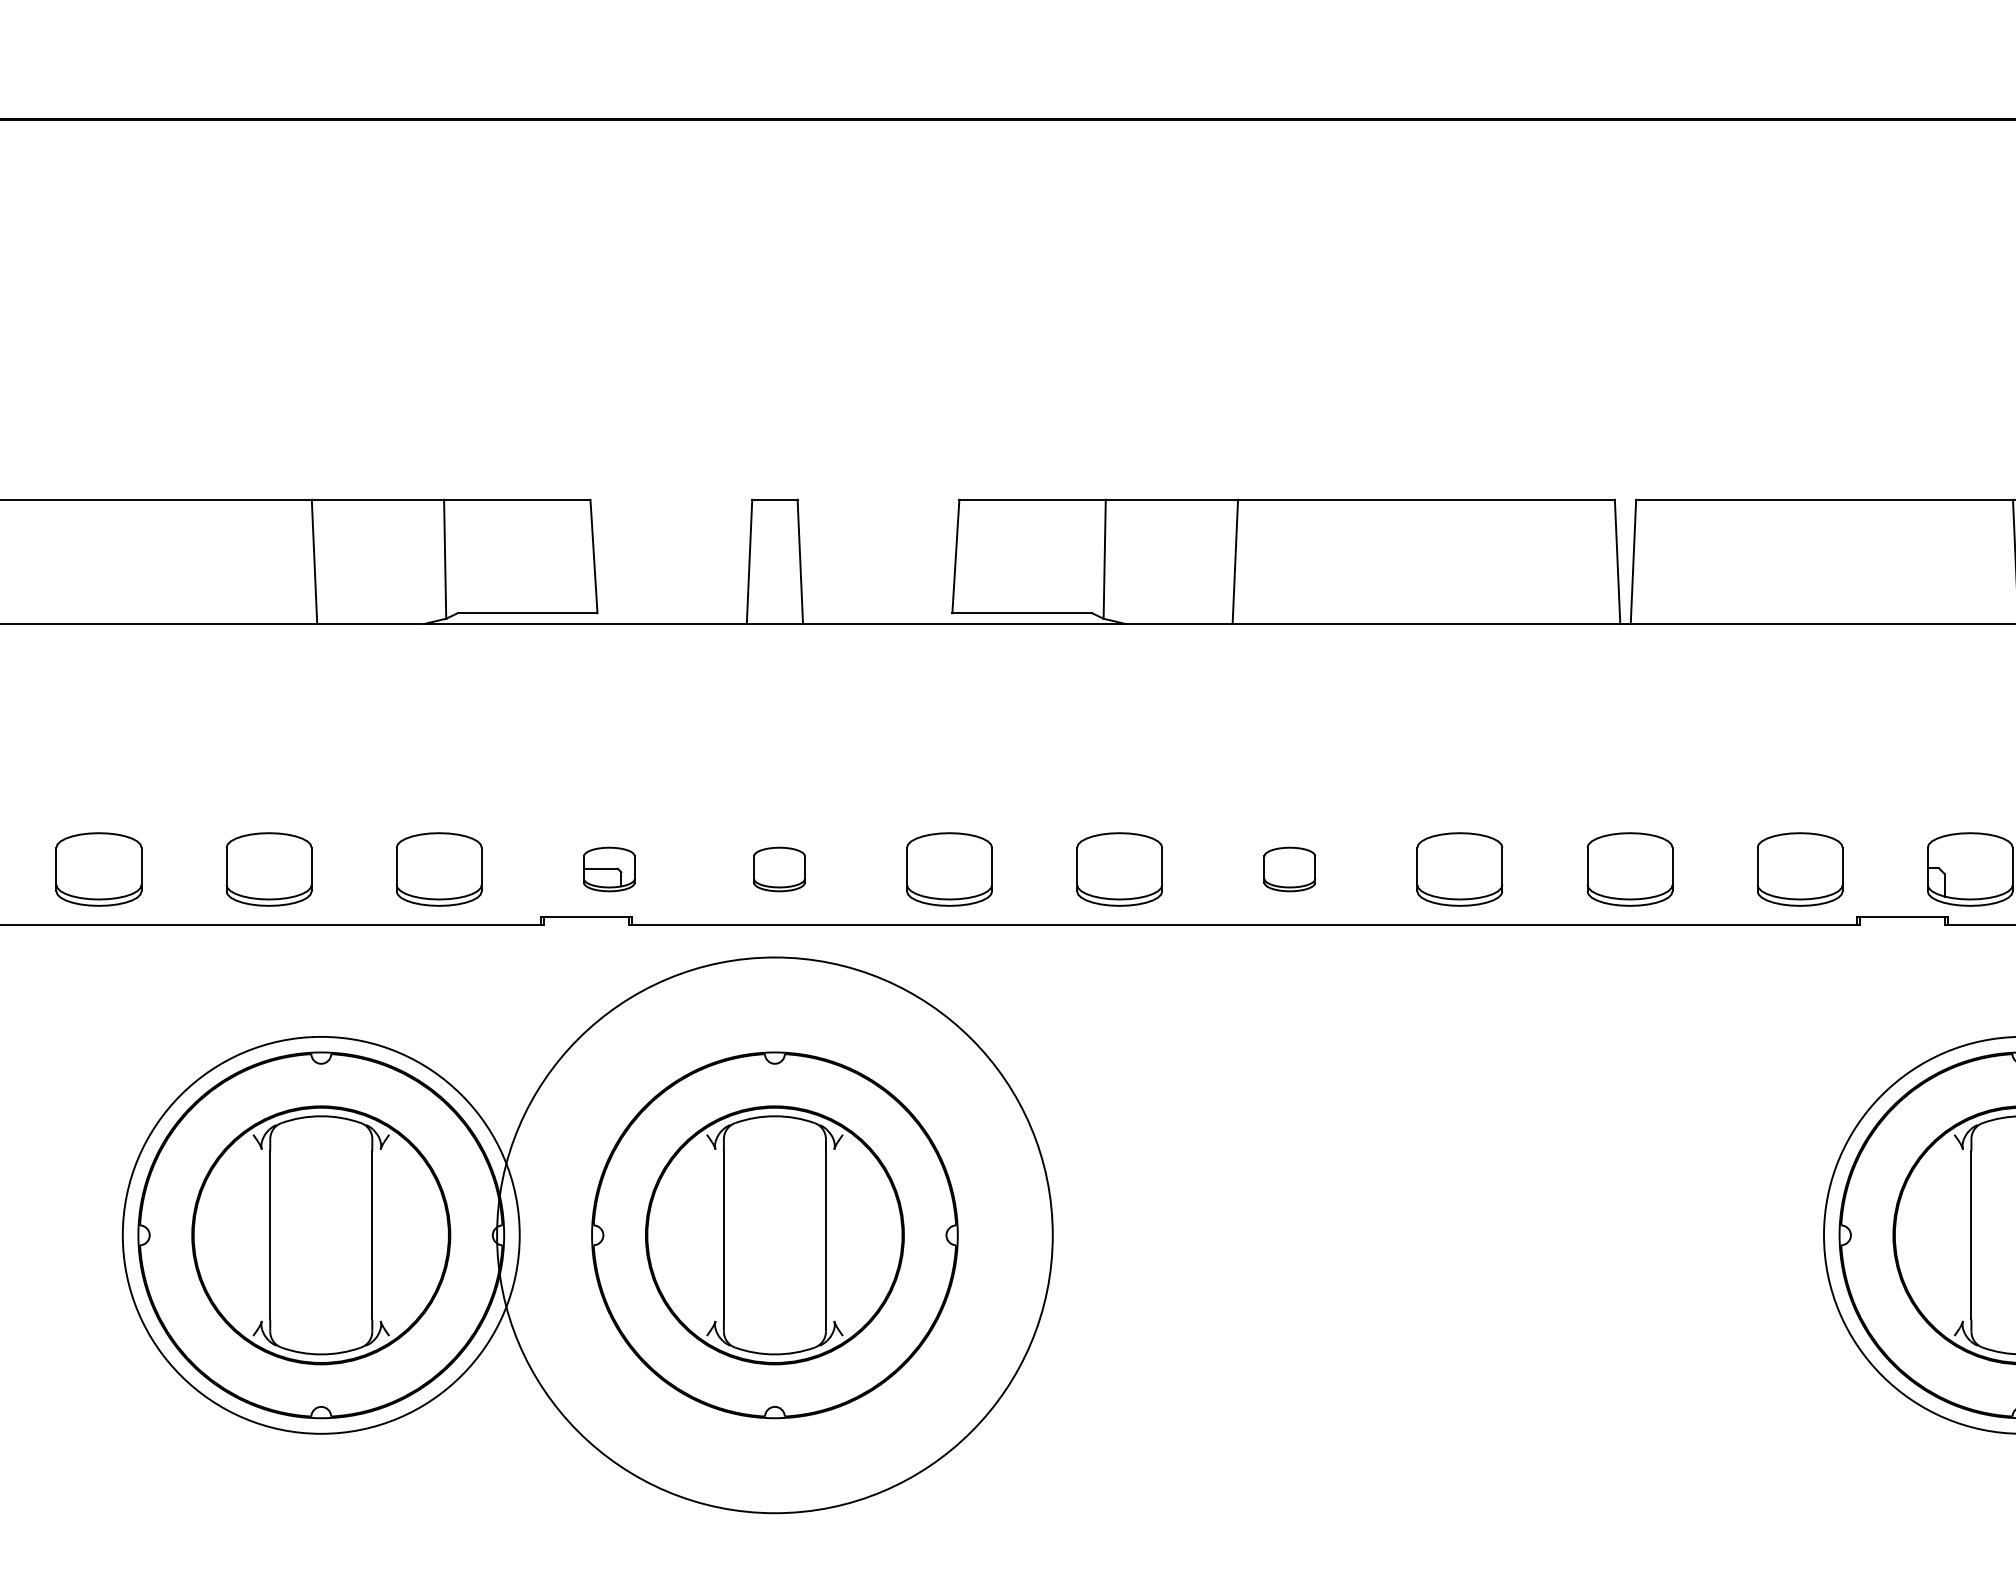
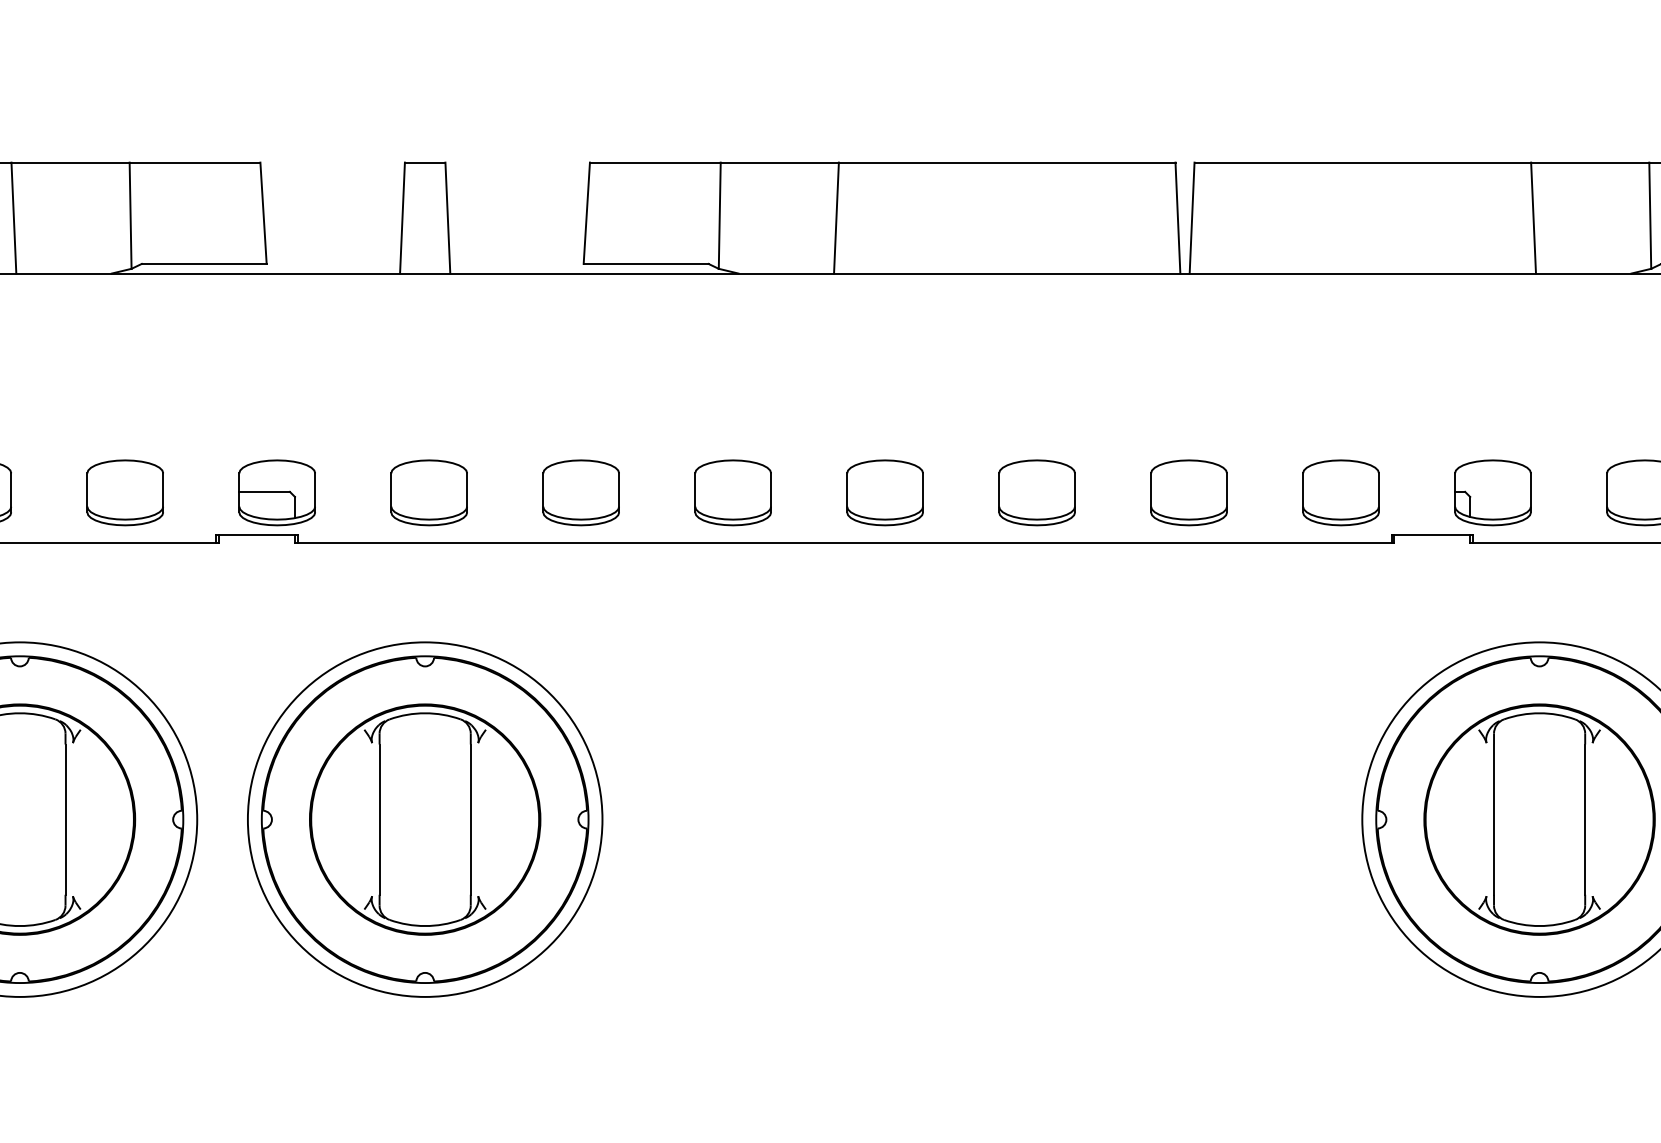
part: (609, 869) -> (277, 492), size x1.67
part: (779, 869) -> (429, 492), size x1.67
part: (1289, 869) -> (884, 492), size x1.67
circle: (774, 1234) -> (424, 818), size x0.71

